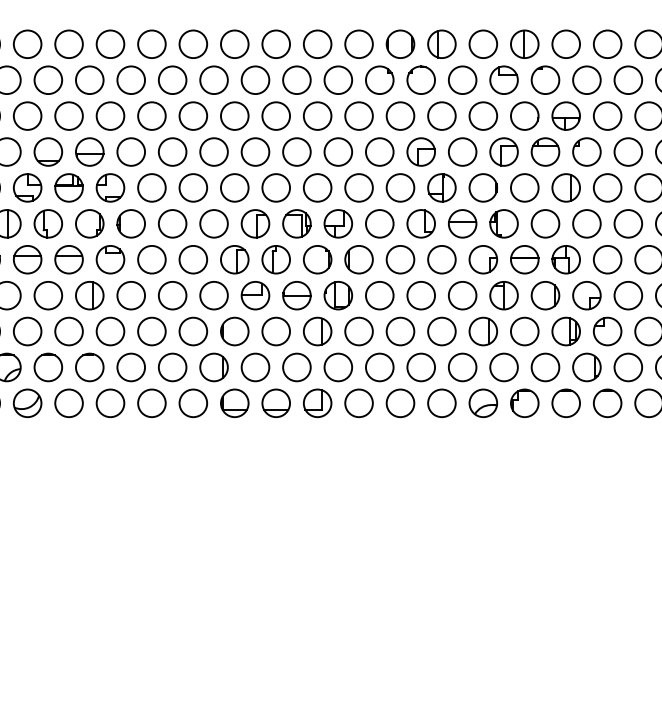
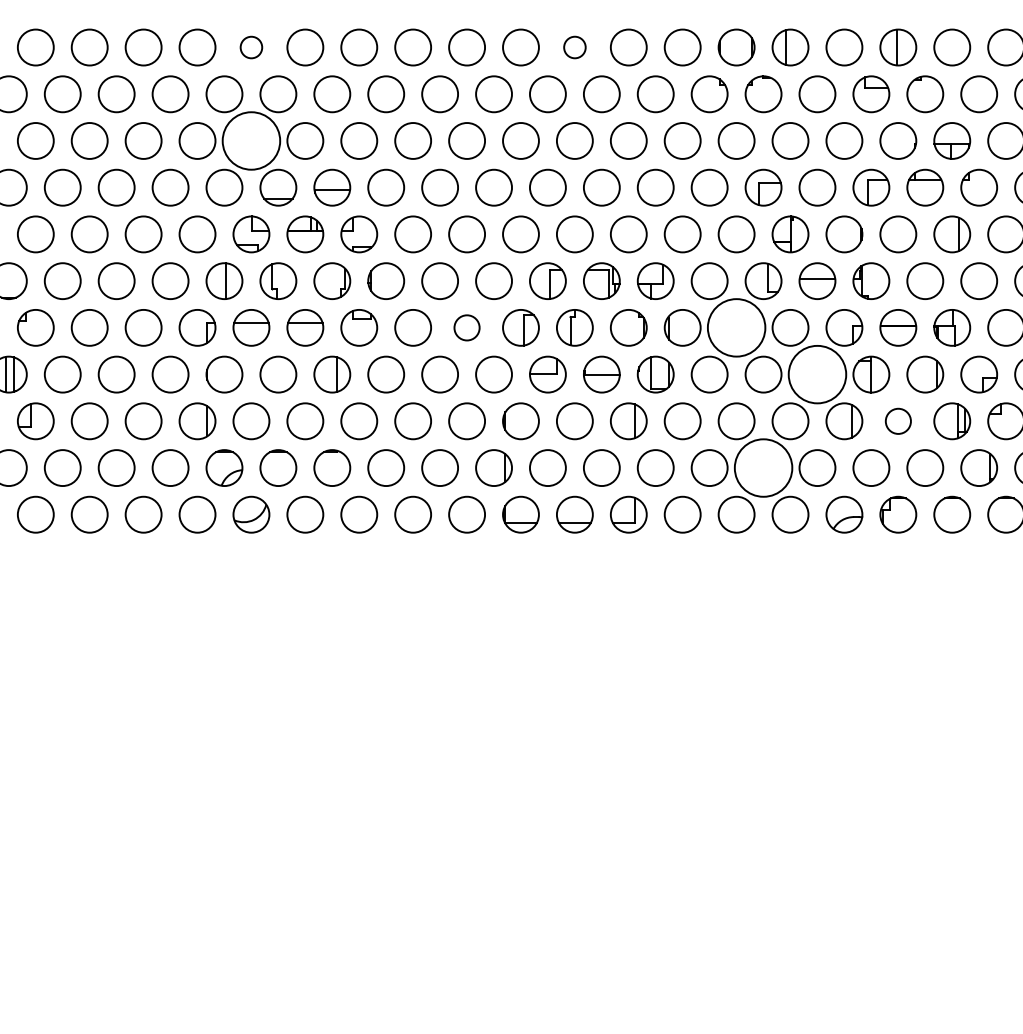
circle: (27, 44) -> (251, 47), size x0.6
circle: (275, 44) -> (574, 47), size x0.6
circle: (27, 115) -> (251, 140), size x1.6
circle: (192, 259) -> (466, 327), size x0.7
circle: (400, 259) -> (736, 327), size x1.6
circle: (462, 295) -> (817, 374), size x1.6
circle: (524, 331) -> (898, 421), size x0.7
circle: (421, 367) -> (763, 468), size x1.6

